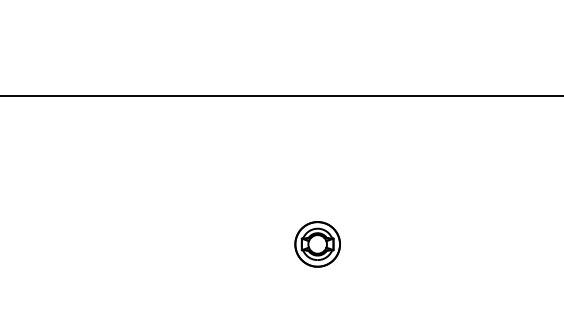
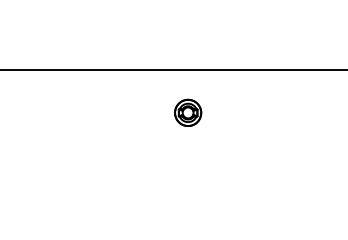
part: (318, 243) -> (188, 112), moved

